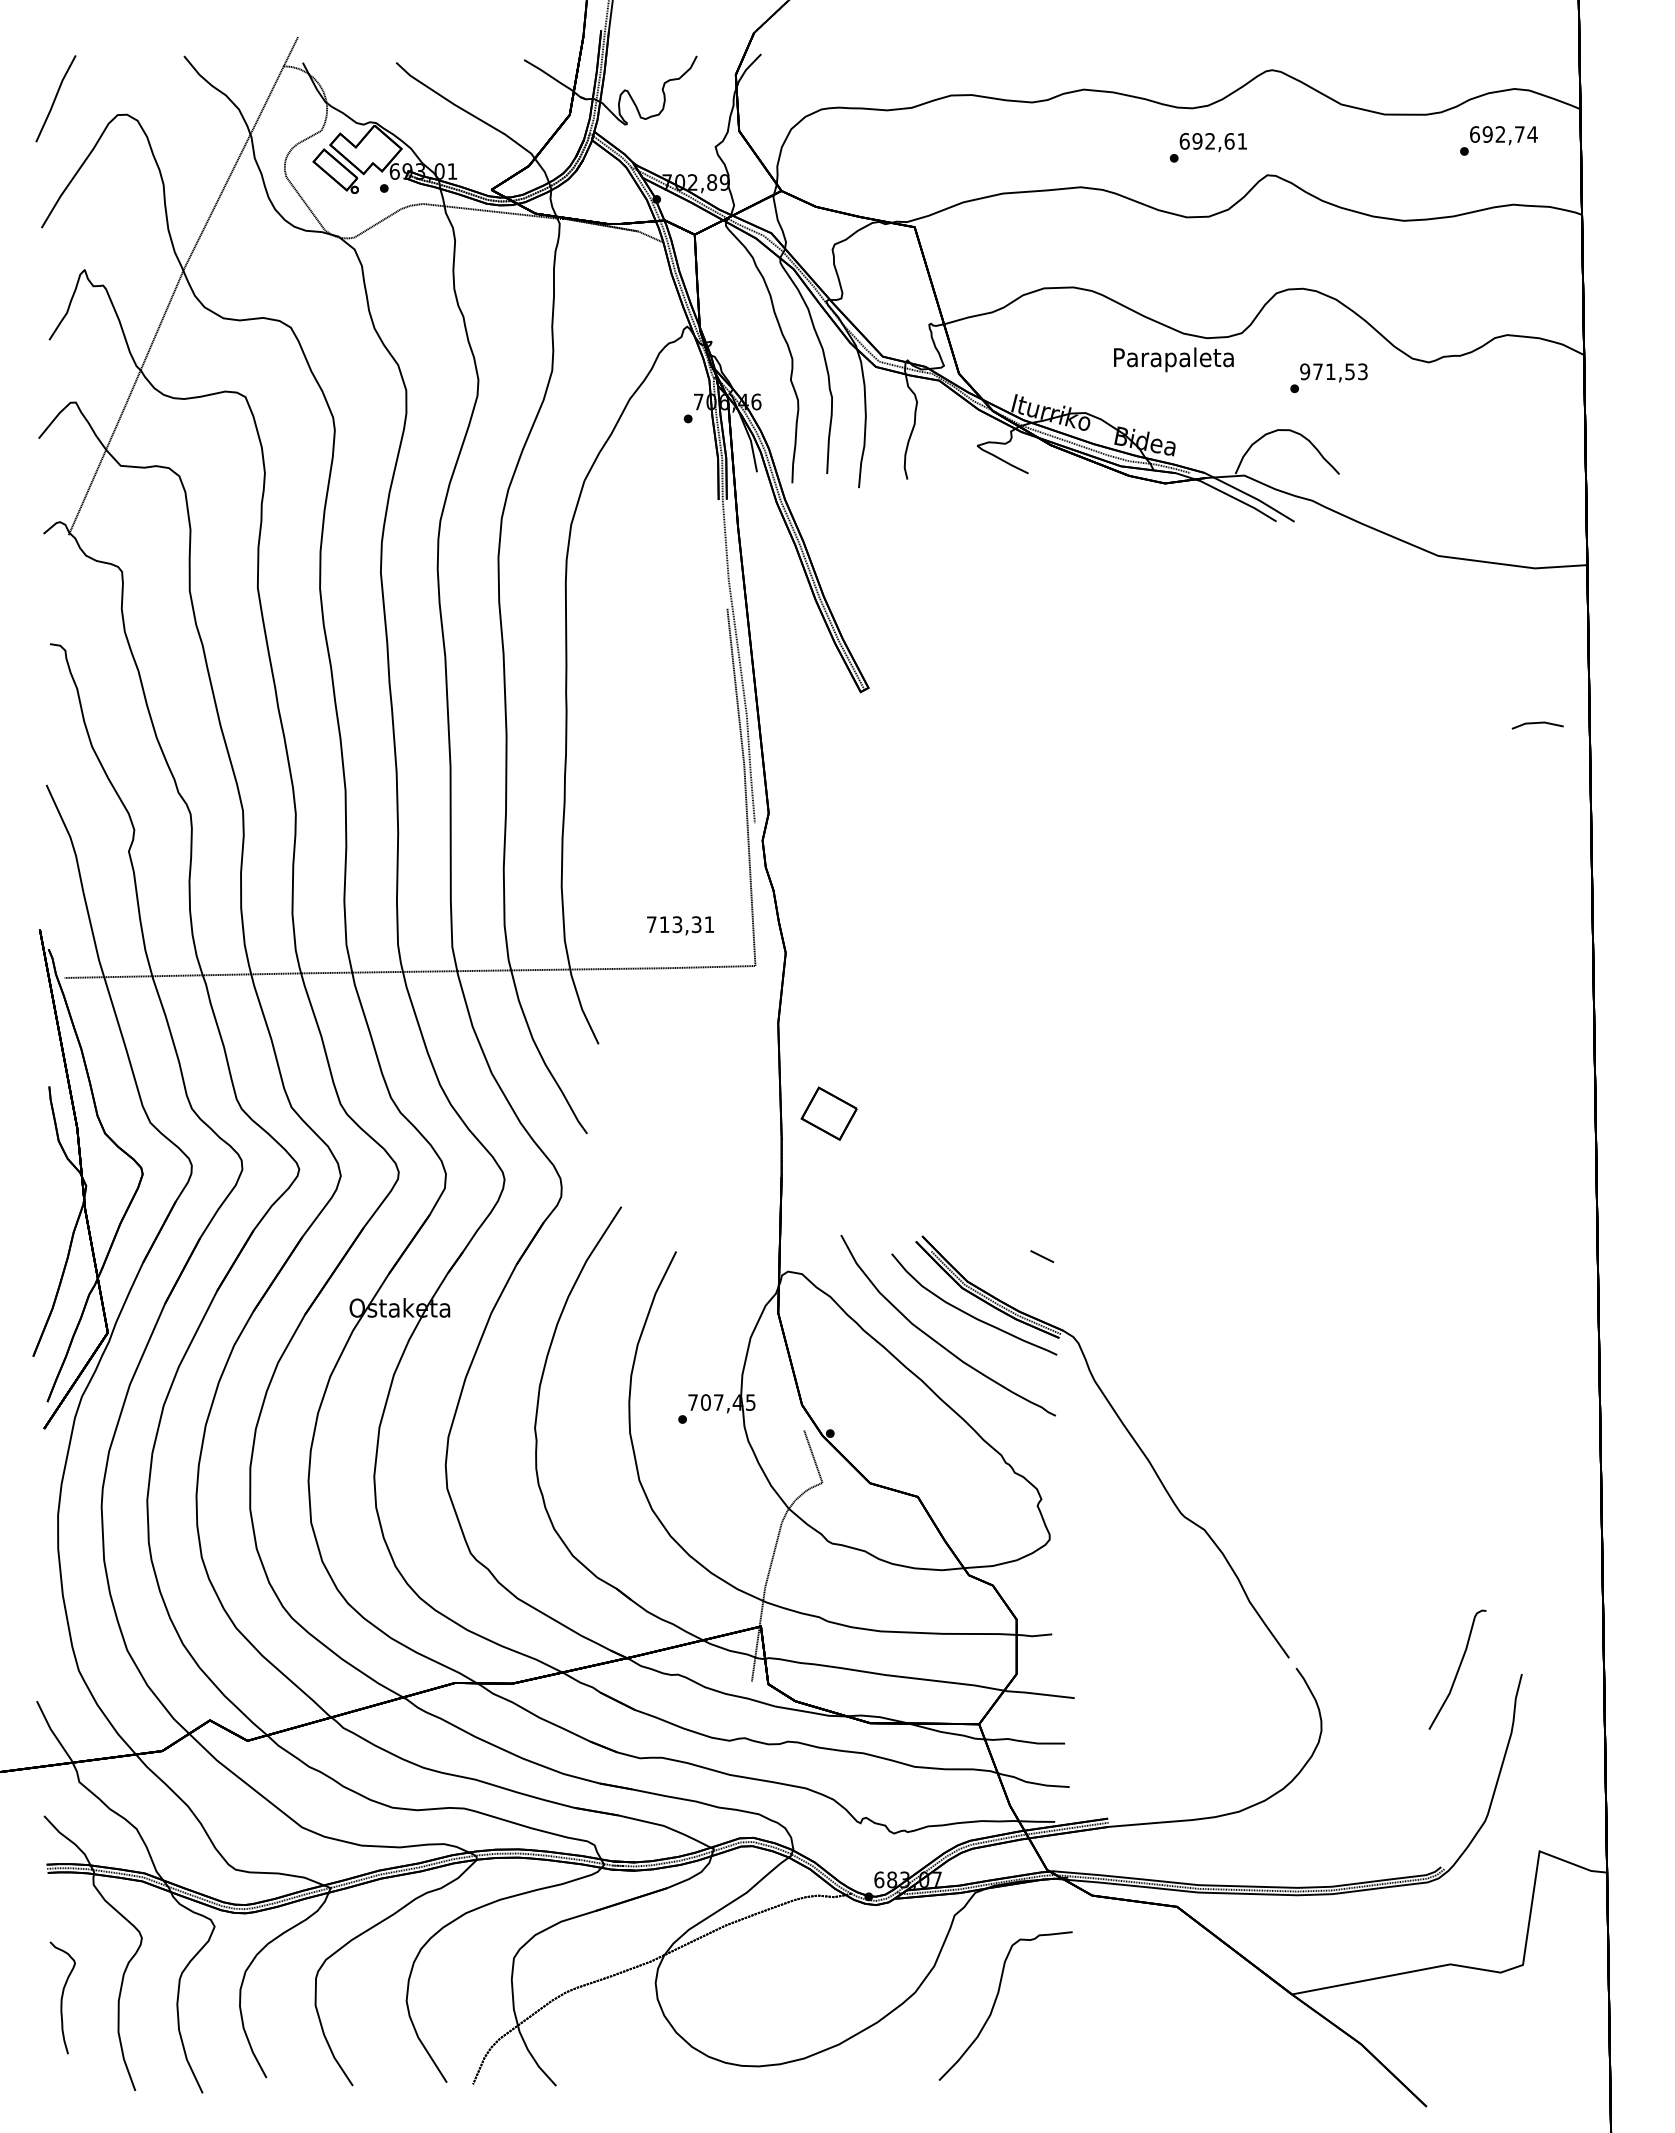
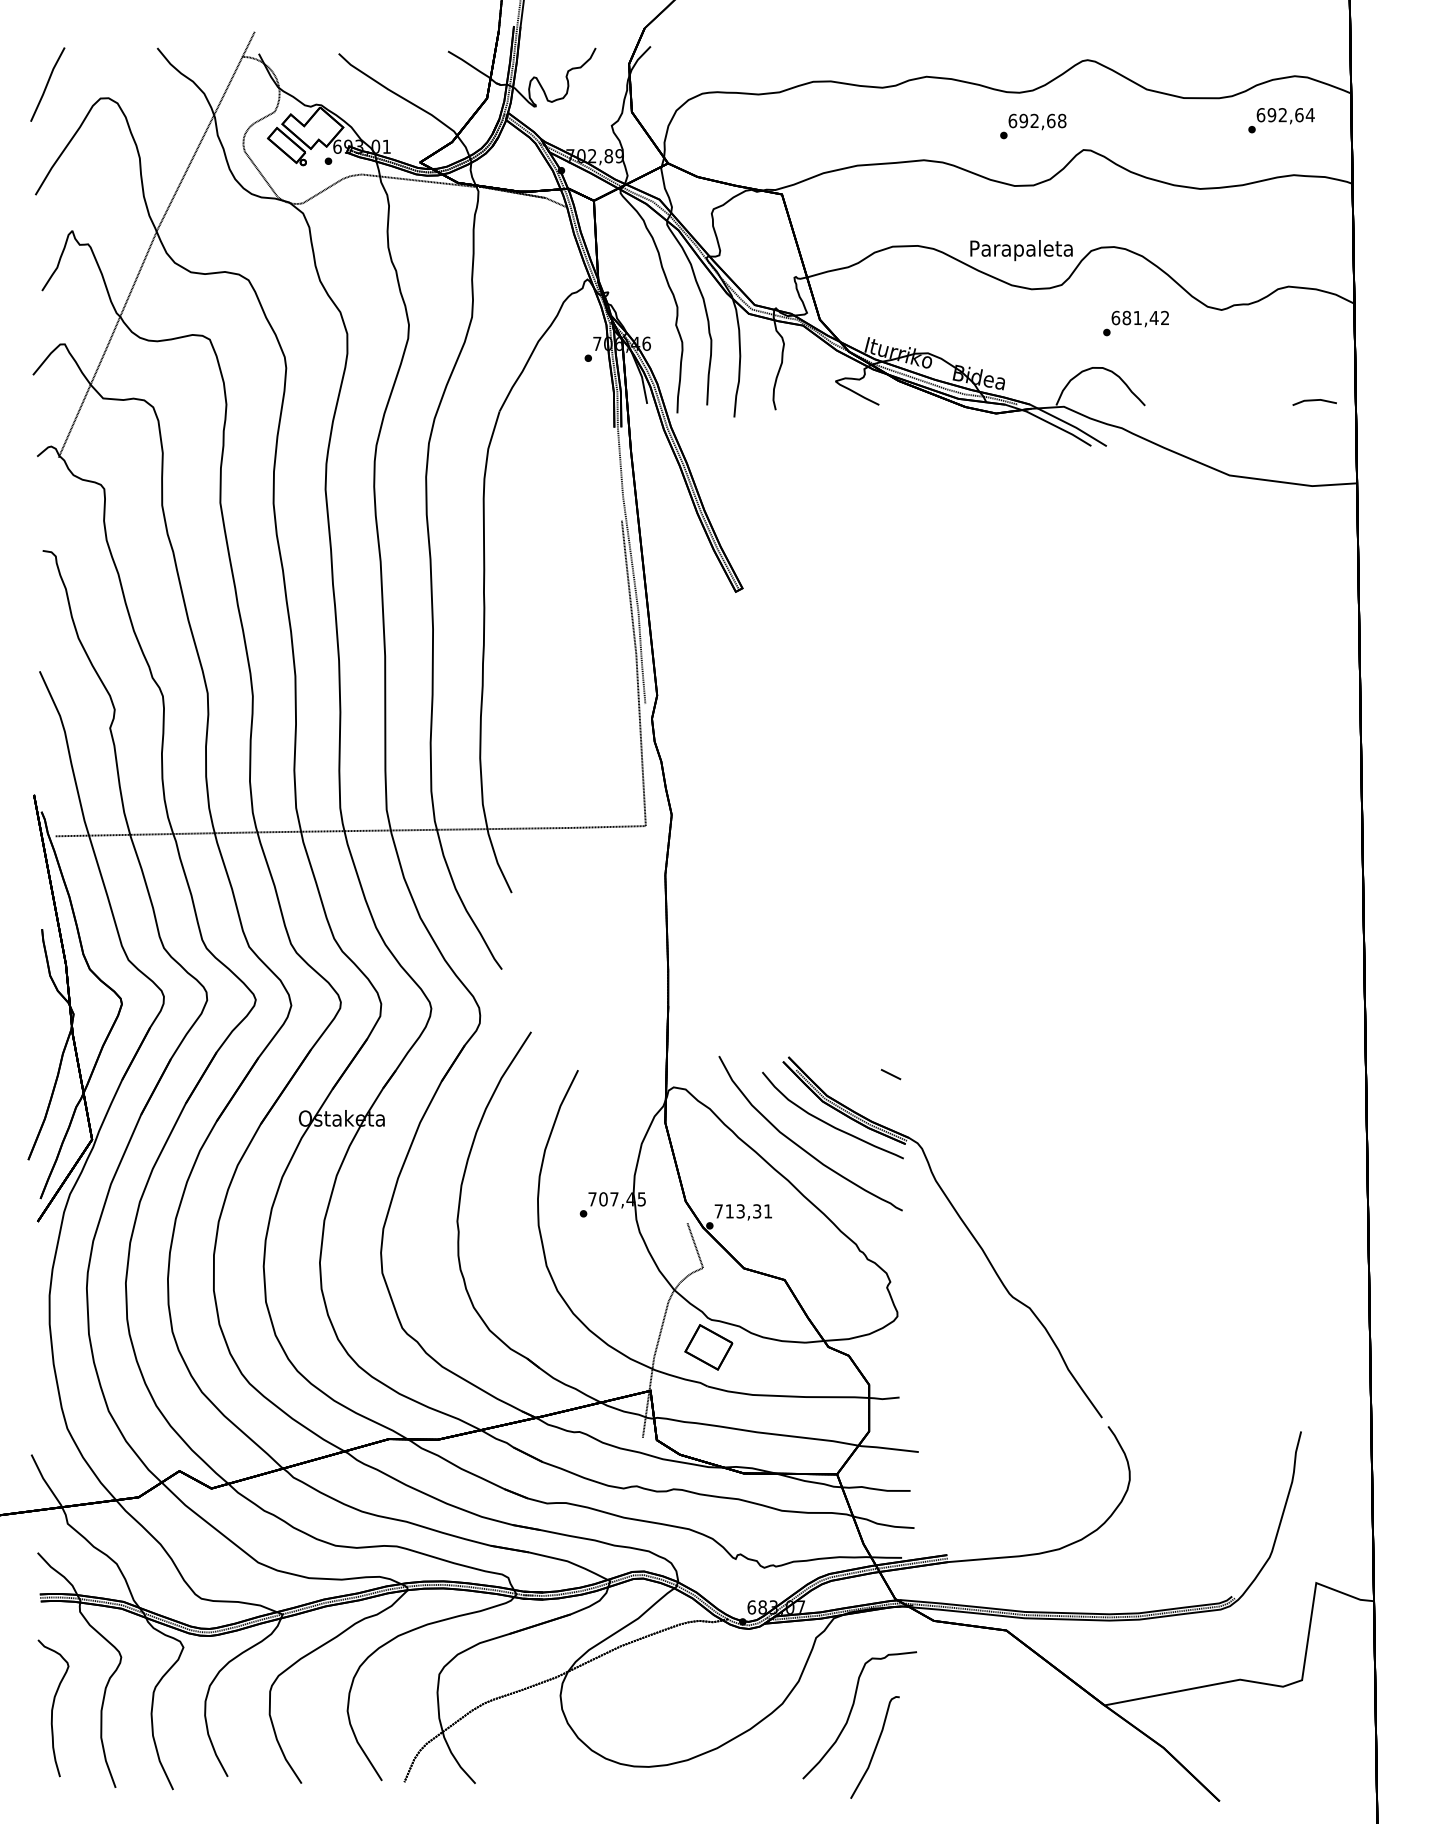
text: (1519, 134) -> (1299, 115), 692,74 -> 692,64
text: (1242, 141) -> (1062, 121), 692,61 -> 692,68
text: (1173, 359) -> (1021, 250), moved
text: (1333, 371) -> (1140, 317), 971,53 -> 681,42
line: (1537, 723) -> (1314, 400), moved
text: (680, 925) -> (743, 1212), moved
part: (828, 1113) -> (708, 1347), moved
curve: (1457, 1669) -> (875, 1747), moved
part: (62, 1997) -> (53, 1708), size x1.43

